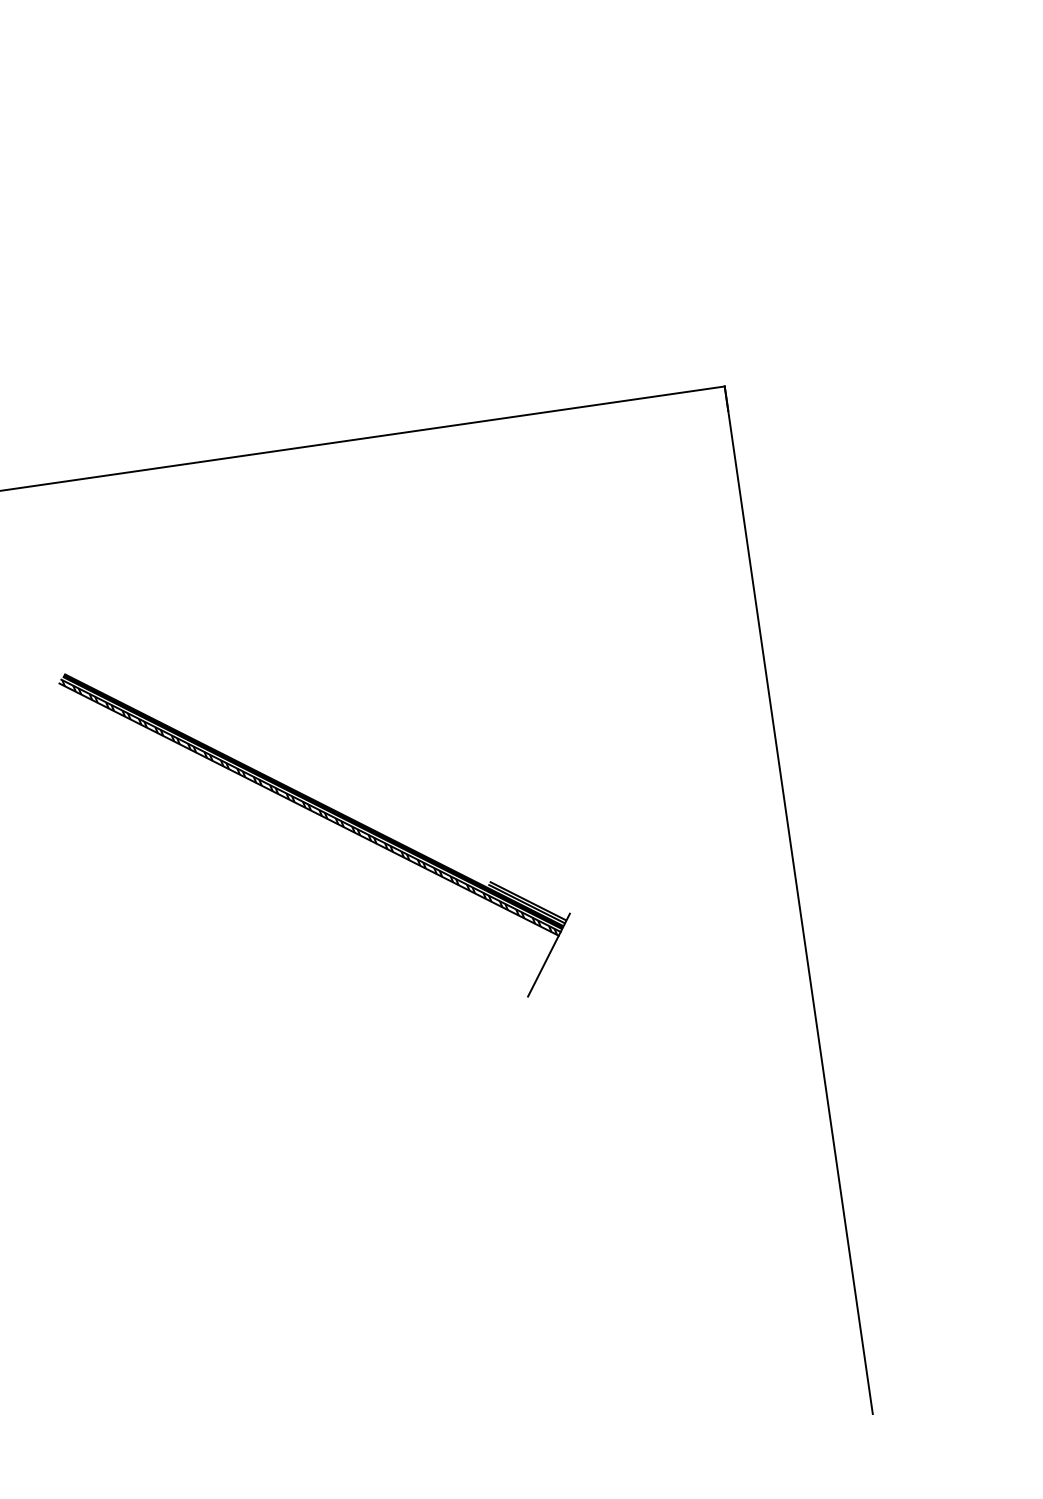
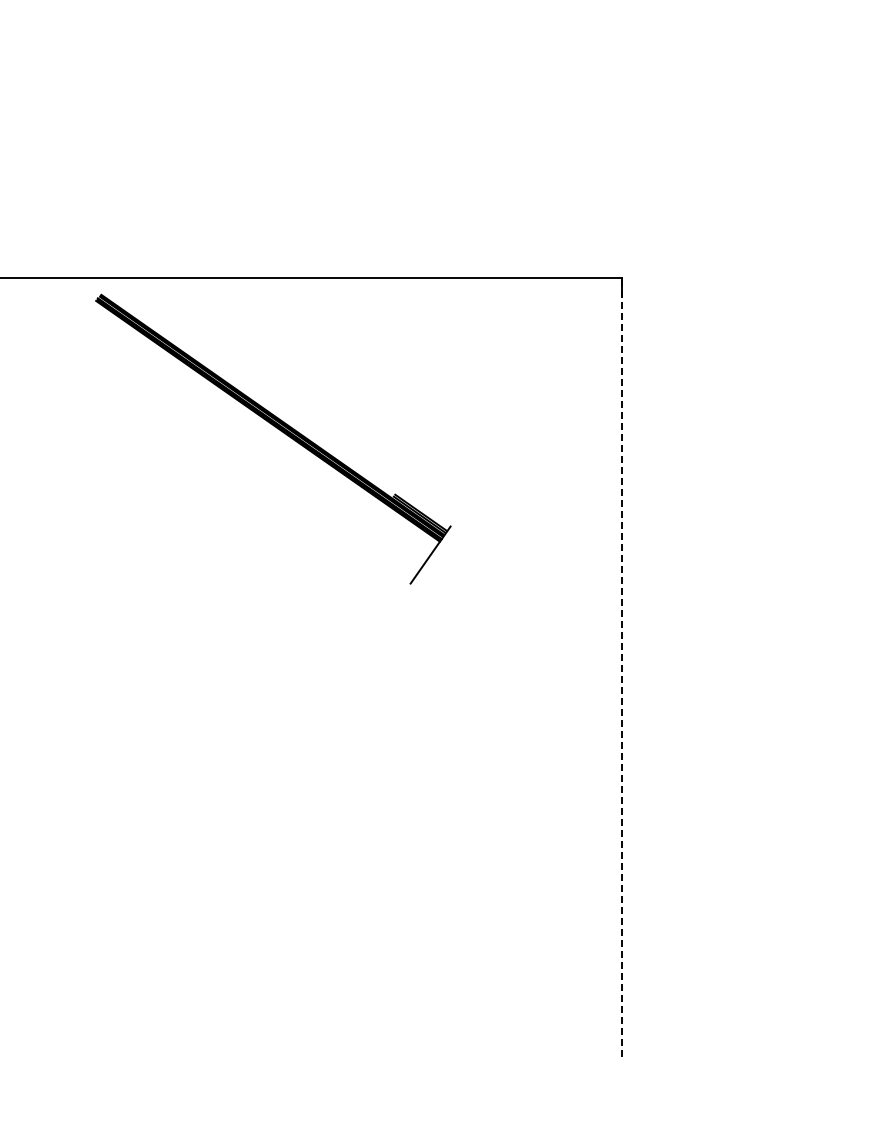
part: (323, 818) -> (277, 429), moved
line: (799, 900) -> (622, 667), solid -> dashed

